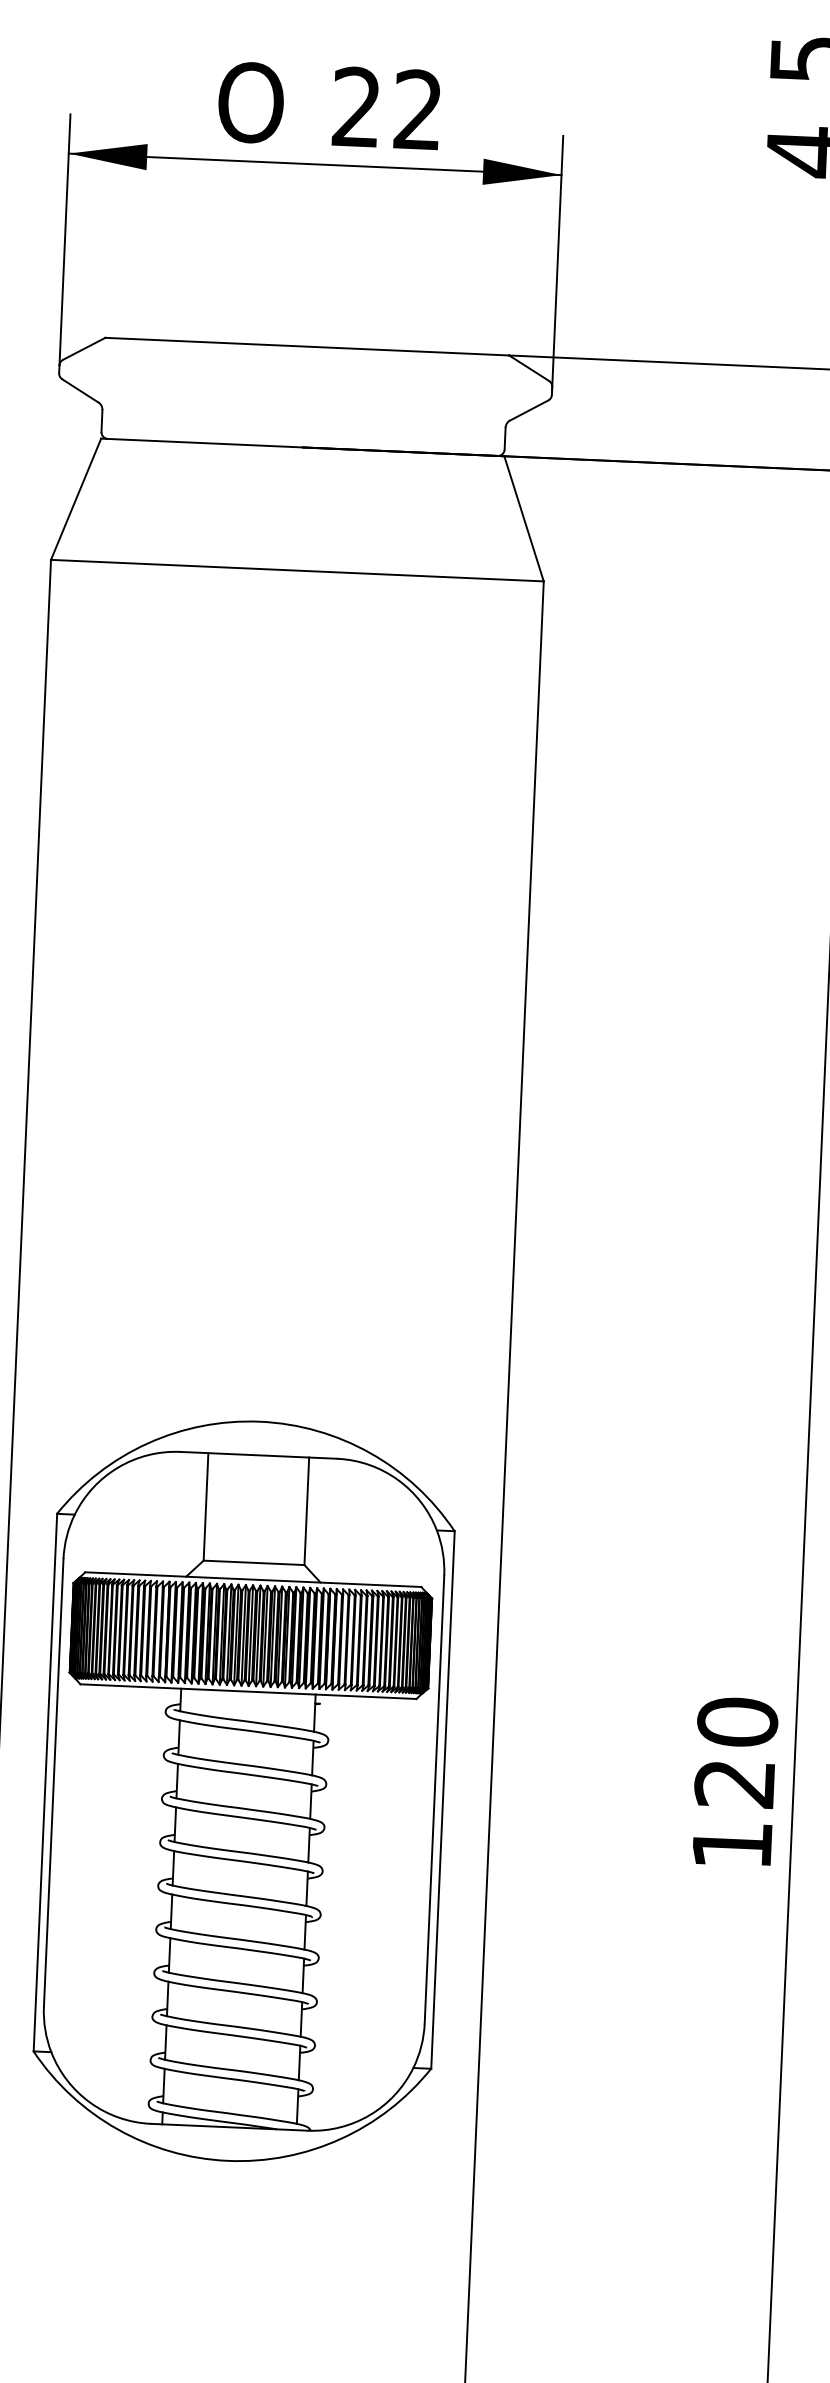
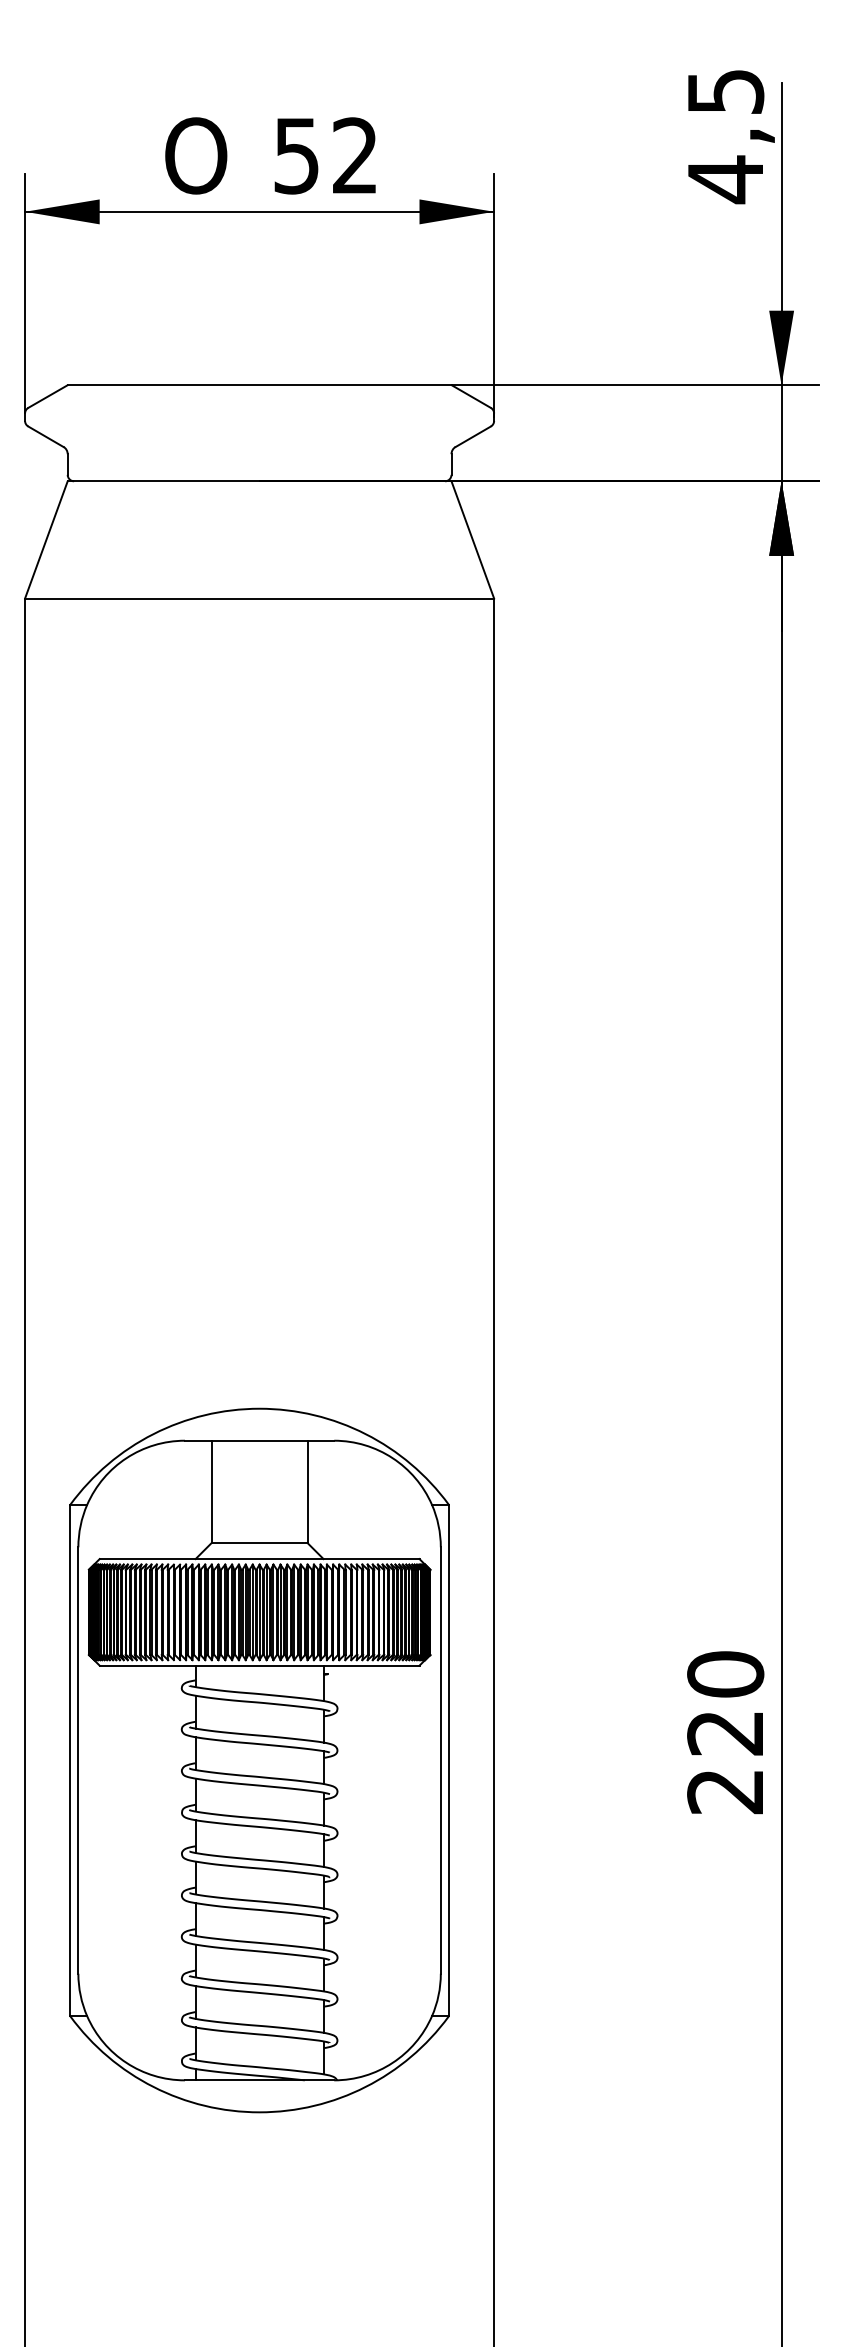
text: (356, 106) -> (296, 155), 22 -> 52
text: (731, 1846) -> (724, 1792), 120 -> 220

